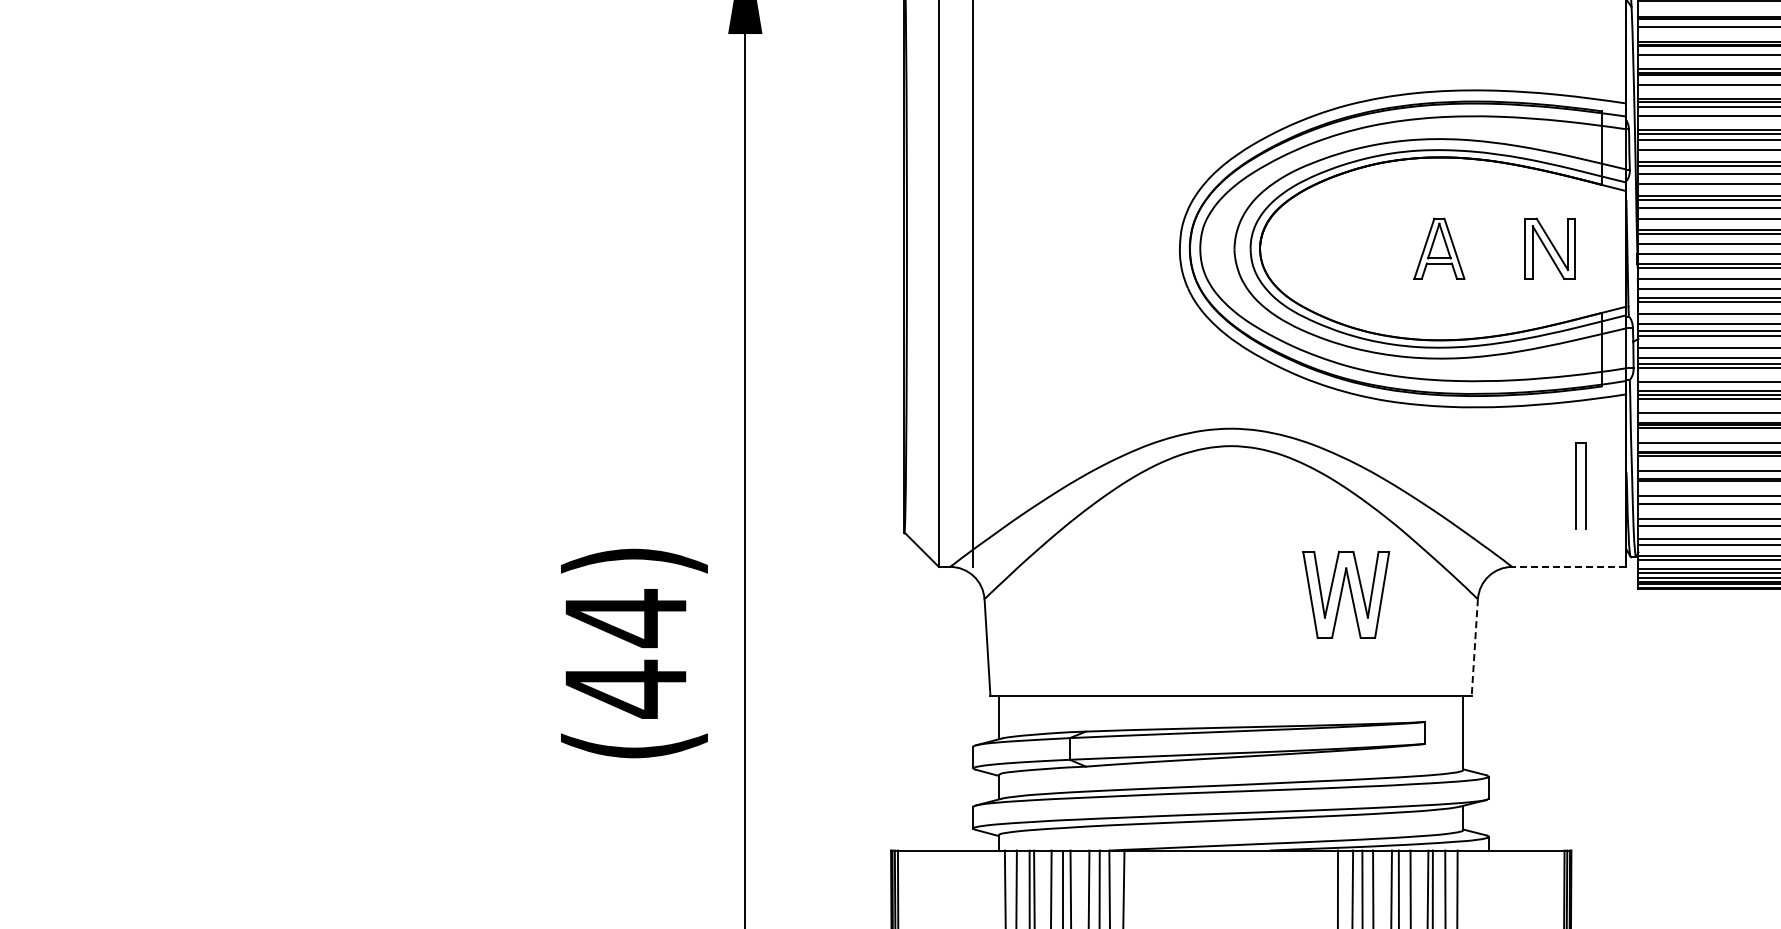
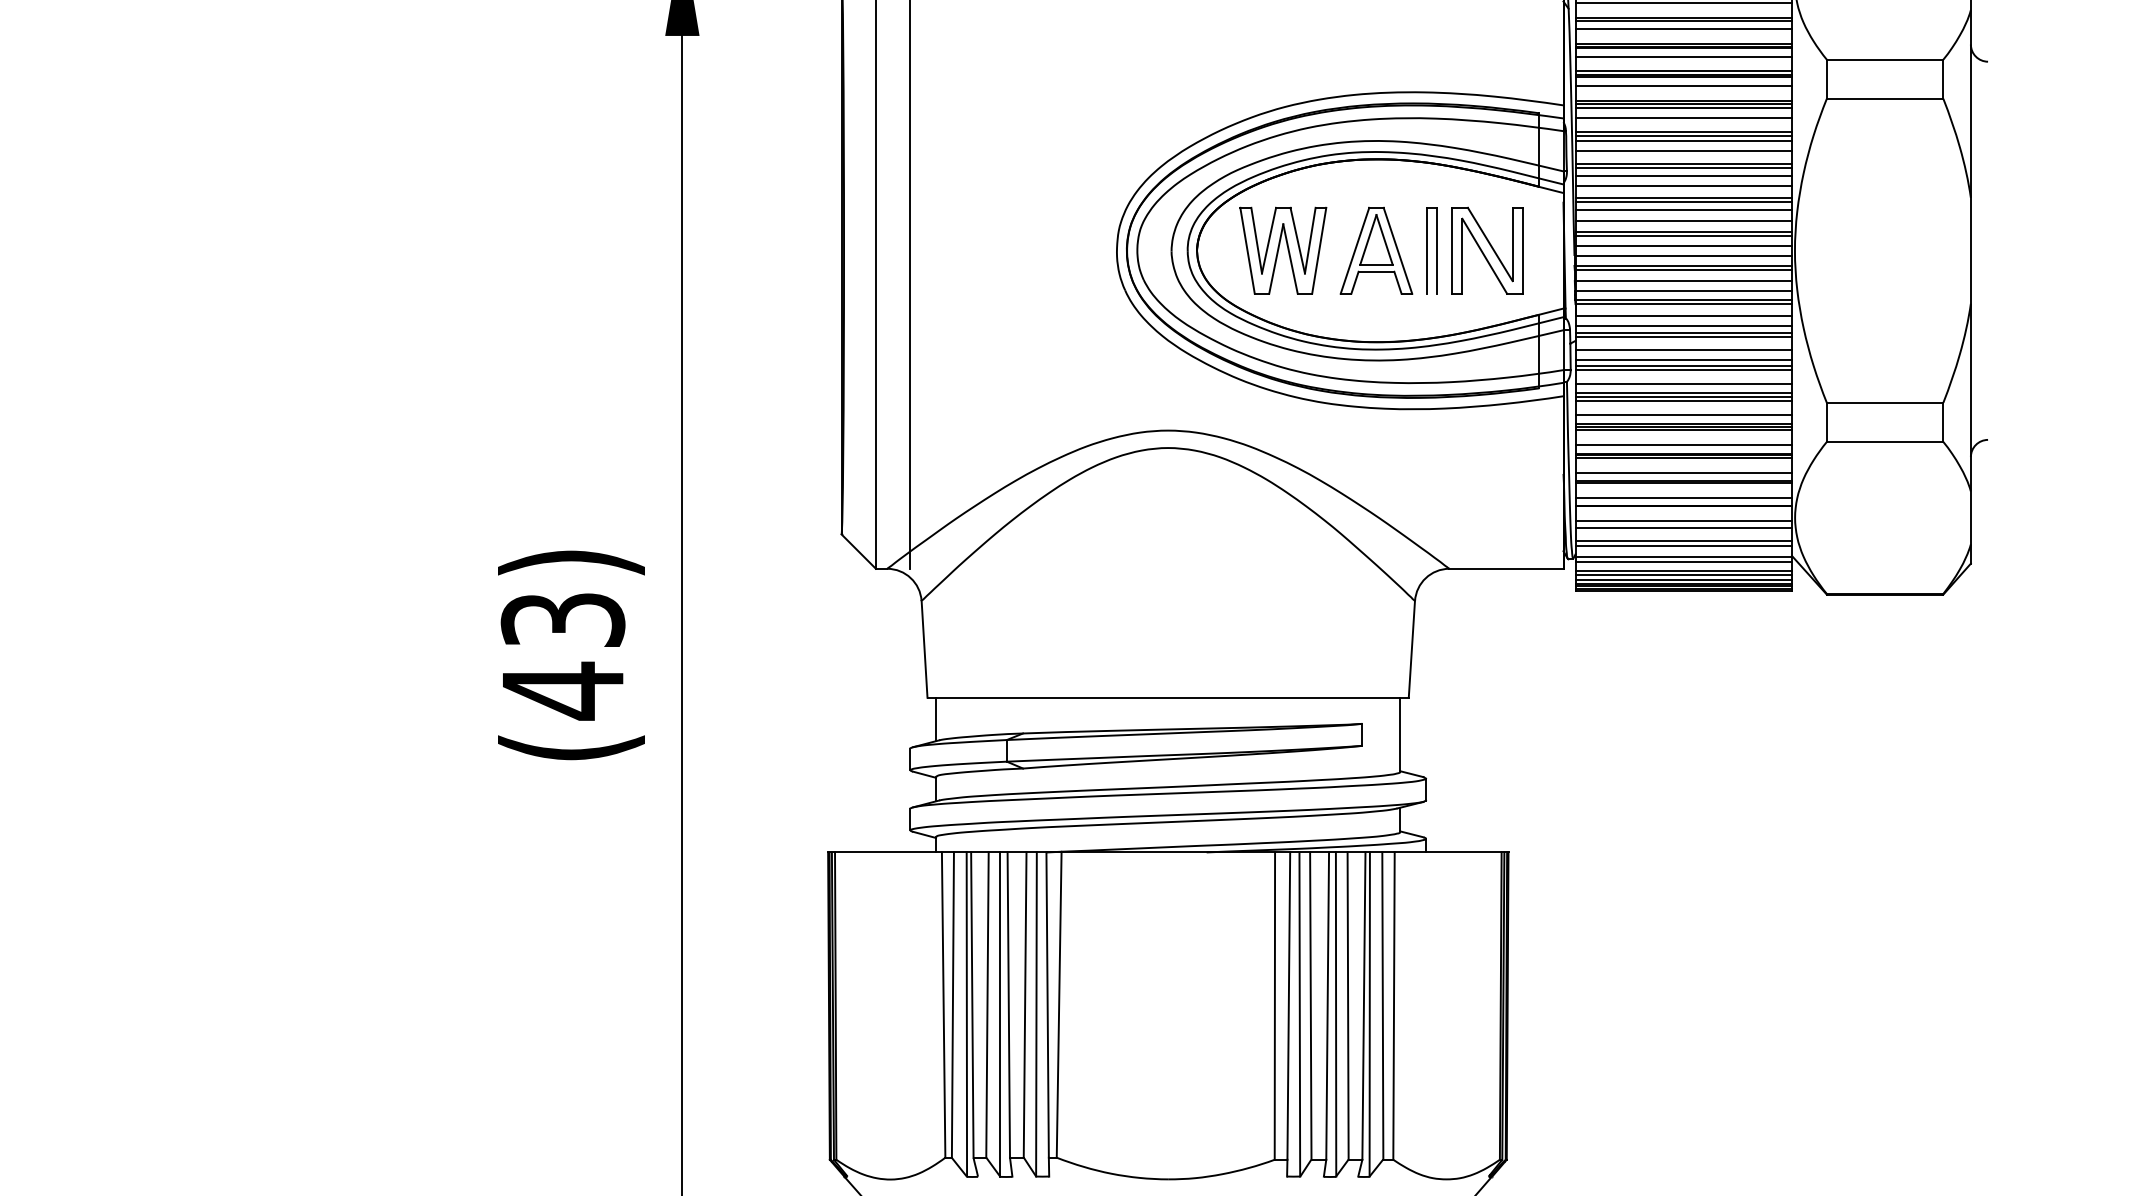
part: (1439, 248) -> (1376, 250), size x1.43
part: (1550, 248) -> (1487, 250), size x1.43
part: (1580, 485) -> (1431, 250), moved
line: (1568, 566) -> (1505, 568), dashed -> solid
part: (1346, 594) -> (1283, 250), moved
text: (625, 617) -> (562, 619), (44) -> (43)
line: (1474, 647) -> (1411, 649), dashed -> solid

